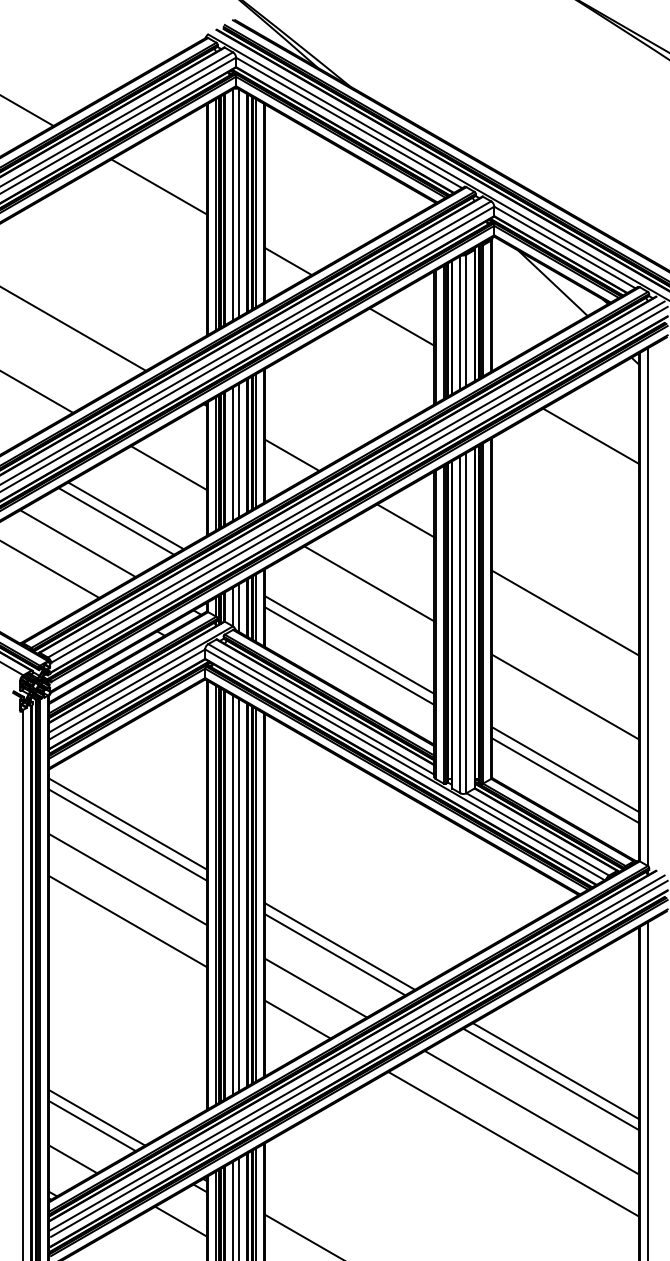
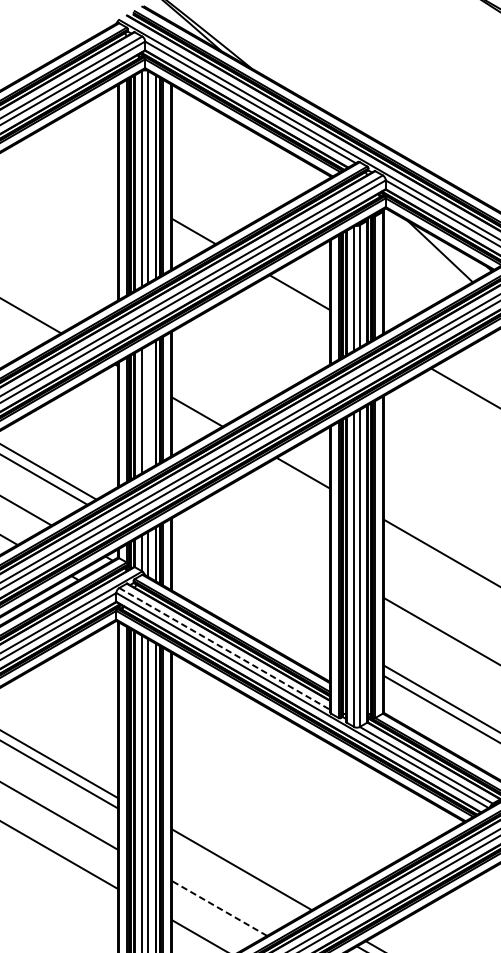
line: (159, 186) -> (73, 161), removed
line: (239, 450) -> (148, 407), removed
line: (169, 468) -> (83, 424), removed
line: (369, 583) -> (269, 531), removed
line: (349, 644) -> (250, 588), removed
line: (349, 655) -> (250, 598), removed
line: (321, 709) -> (224, 648), solid -> dashed
line: (335, 954) -> (237, 877), removed
line: (316, 988) -> (220, 908), solid -> dashed

